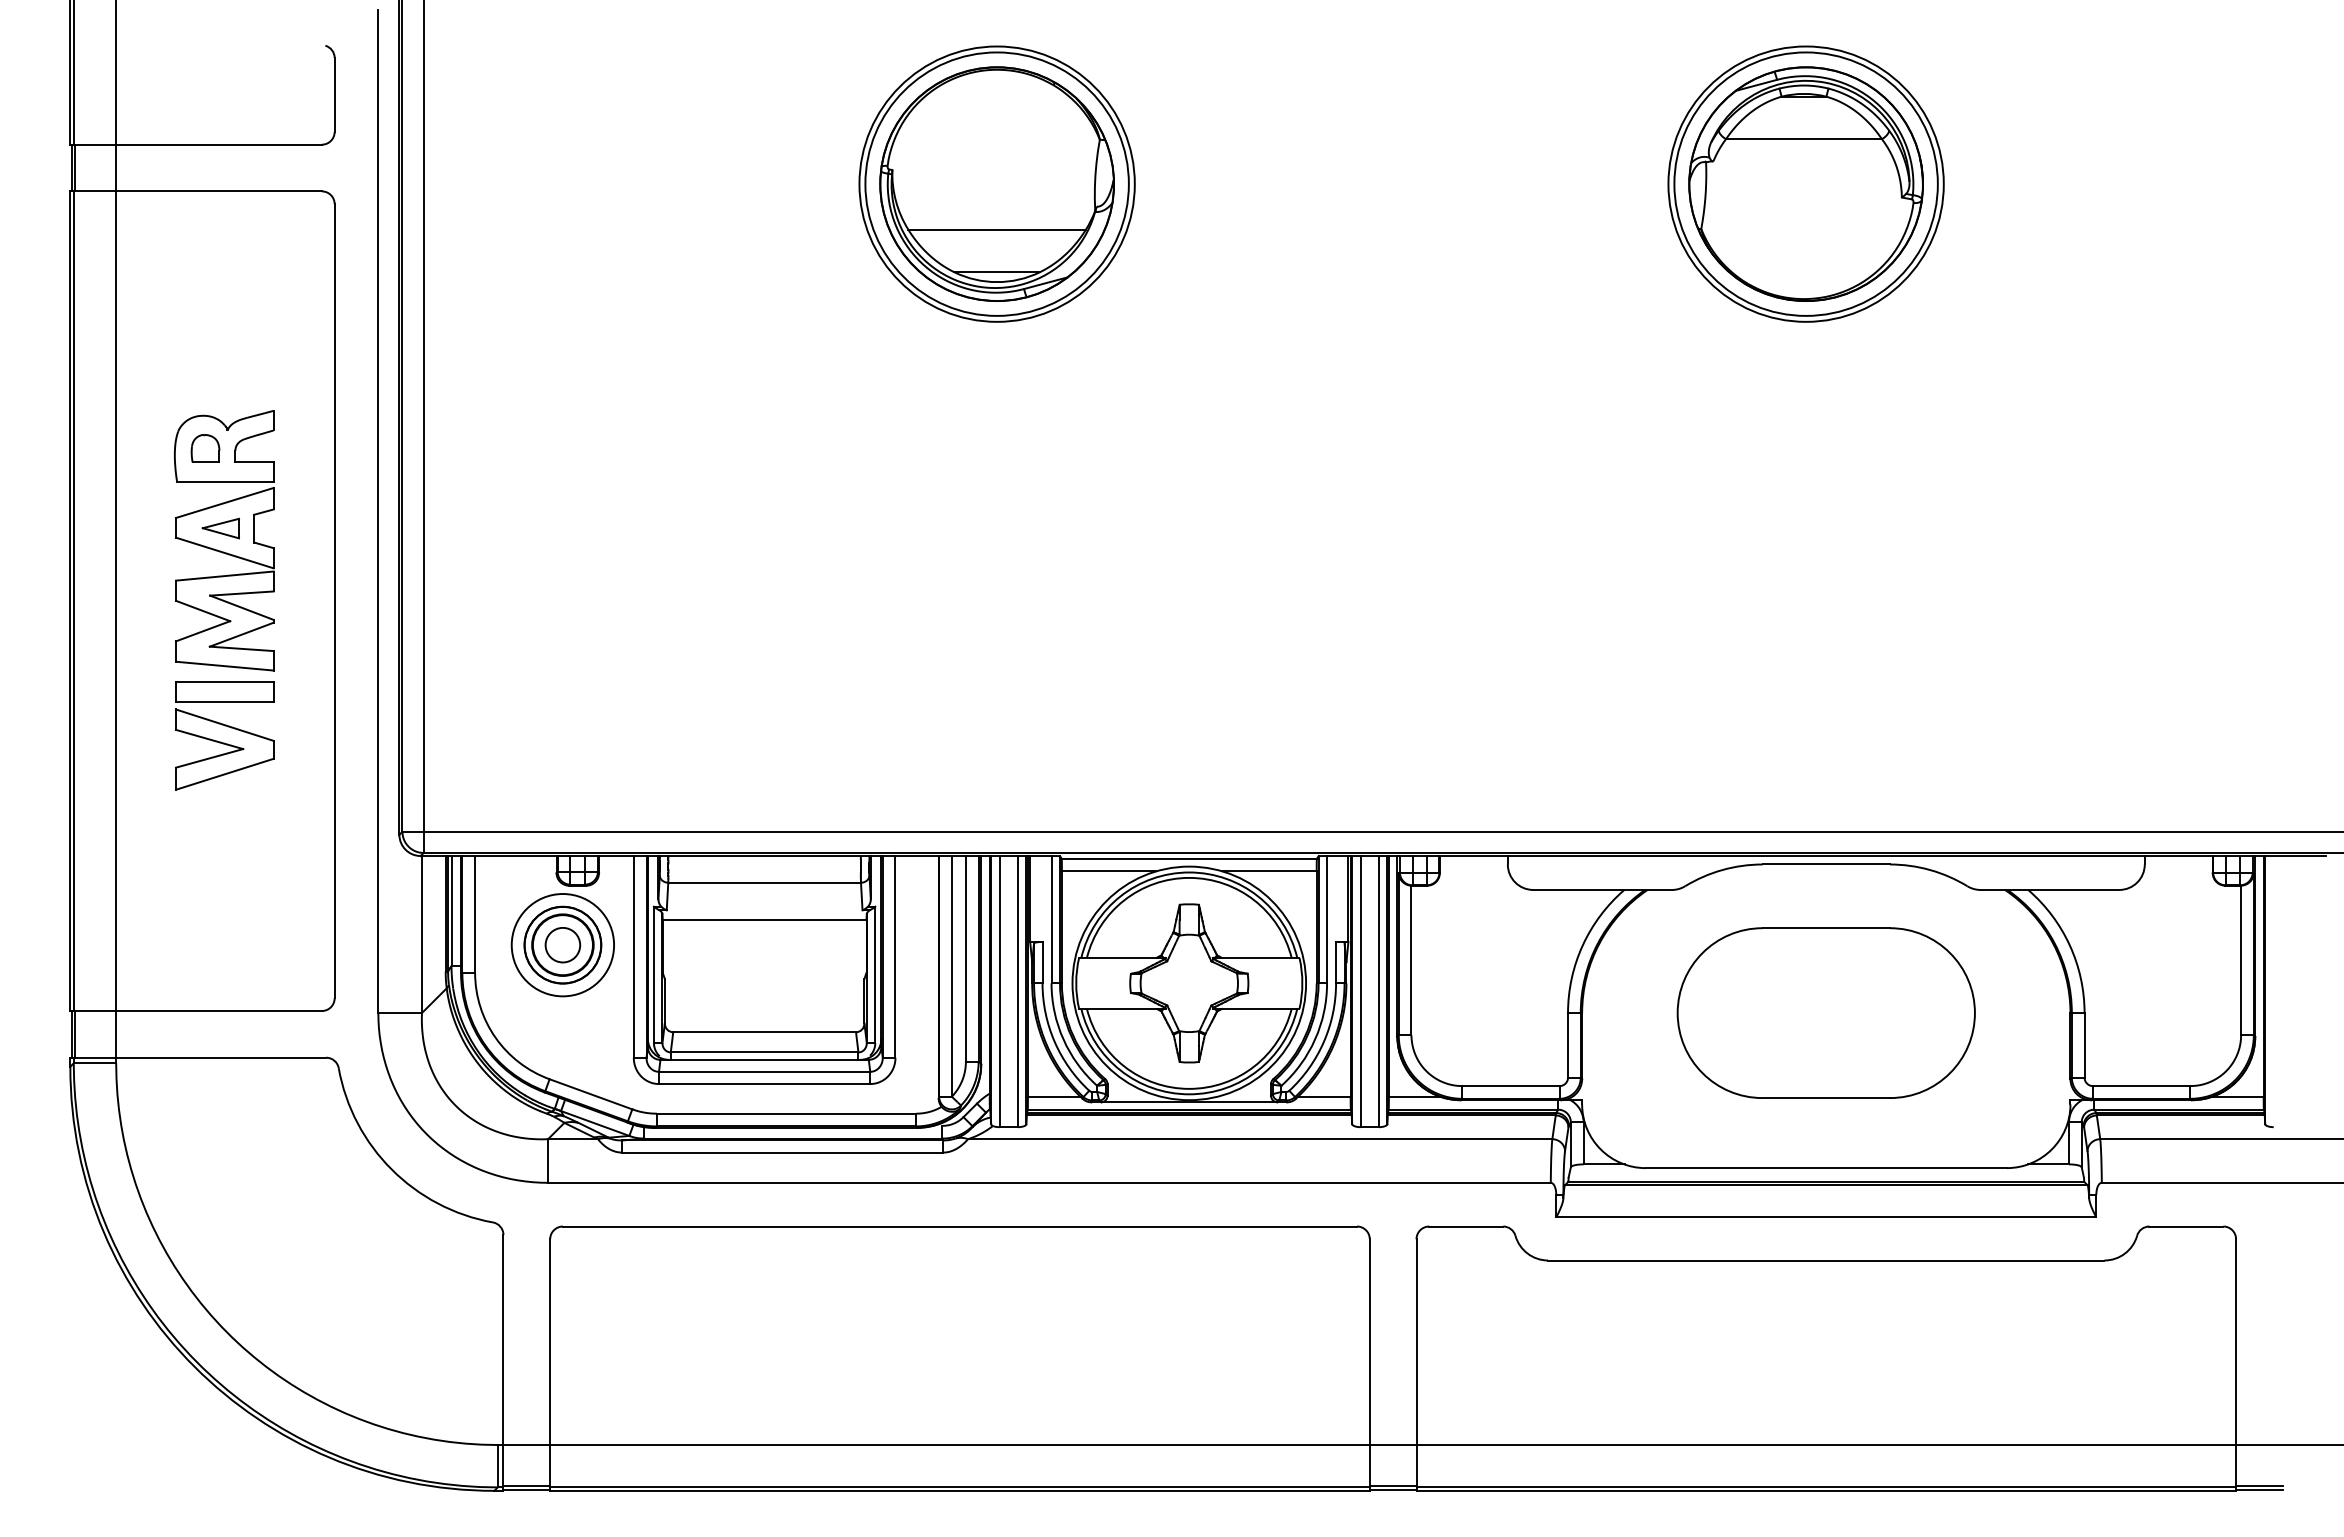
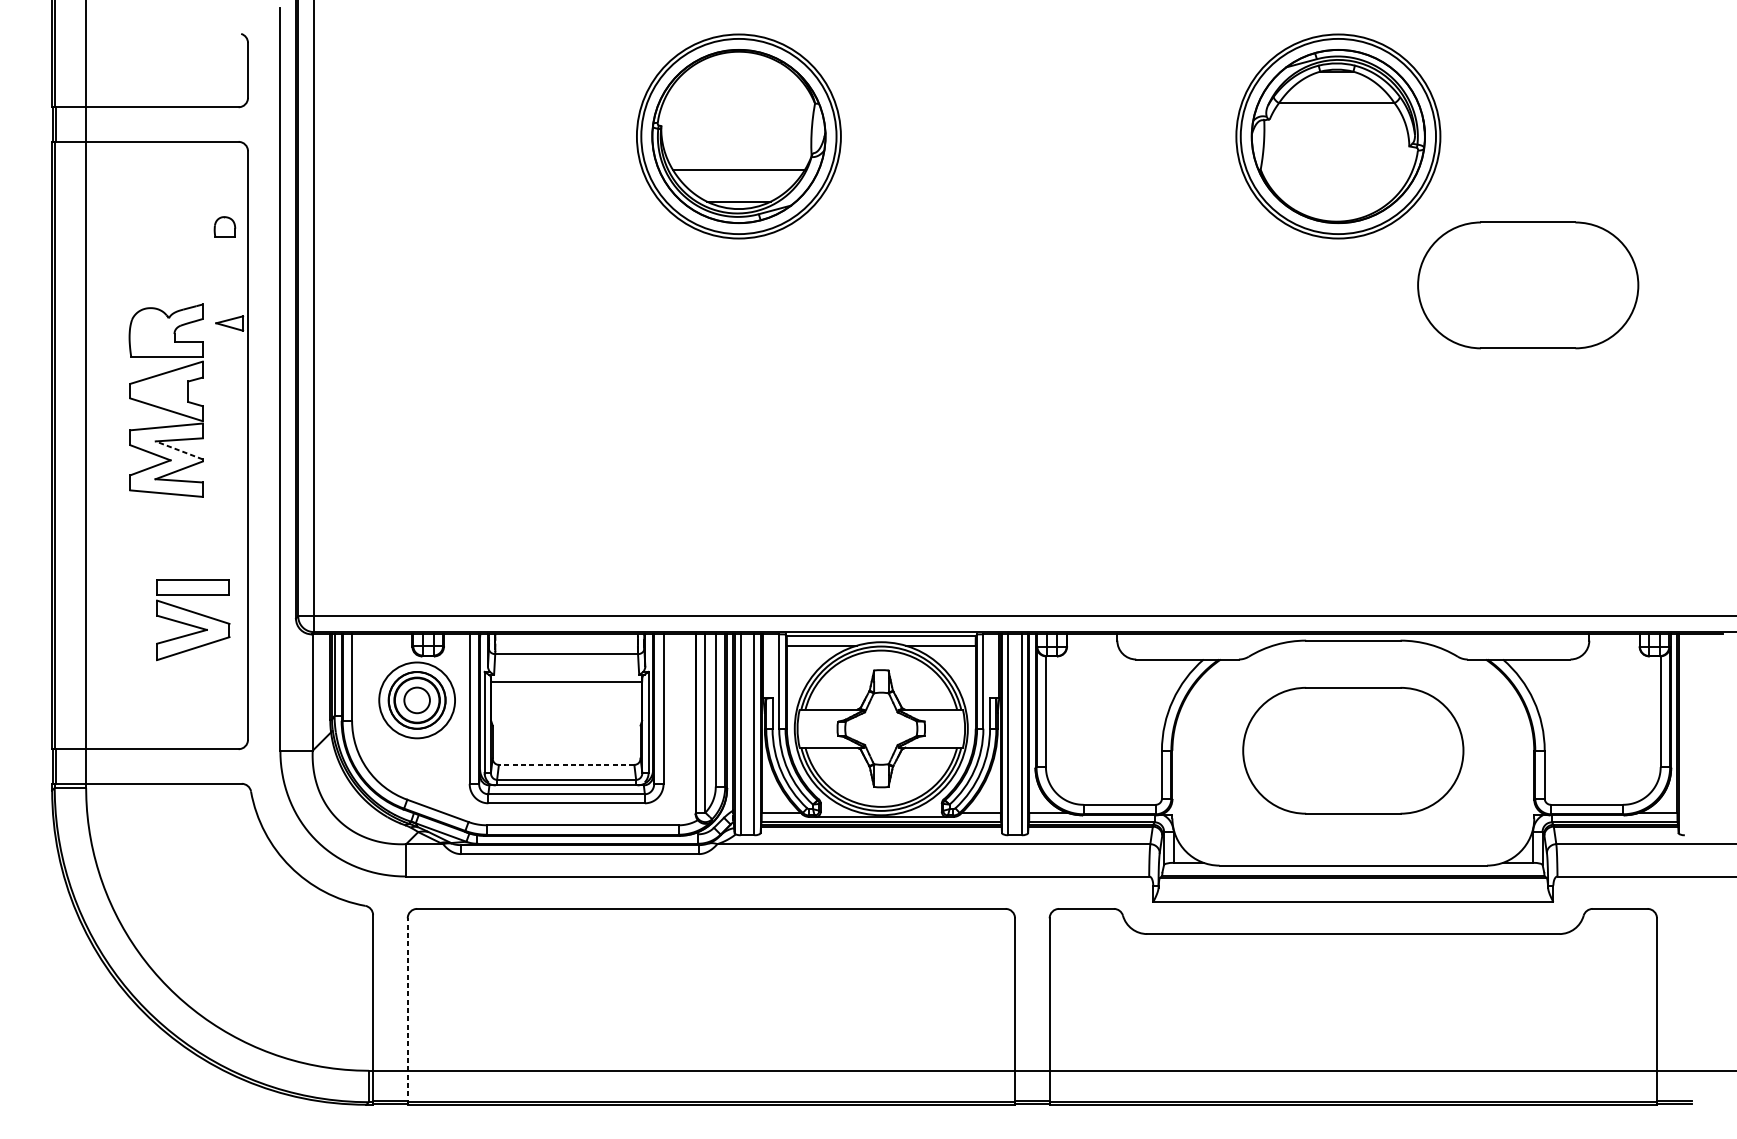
part: (2061, 384) -> (1527, 284), added
part: (205, 448) -> (224, 227), moved
part: (220, 528) -> (229, 323), moved
line: (241, 607) -> (178, 450), solid -> dashed
part: (224, 735) -> (193, 619), moved
line: (764, 1032) -> (566, 765), solid -> dashed
line: (550, 1365) -> (407, 1011), solid -> dashed

